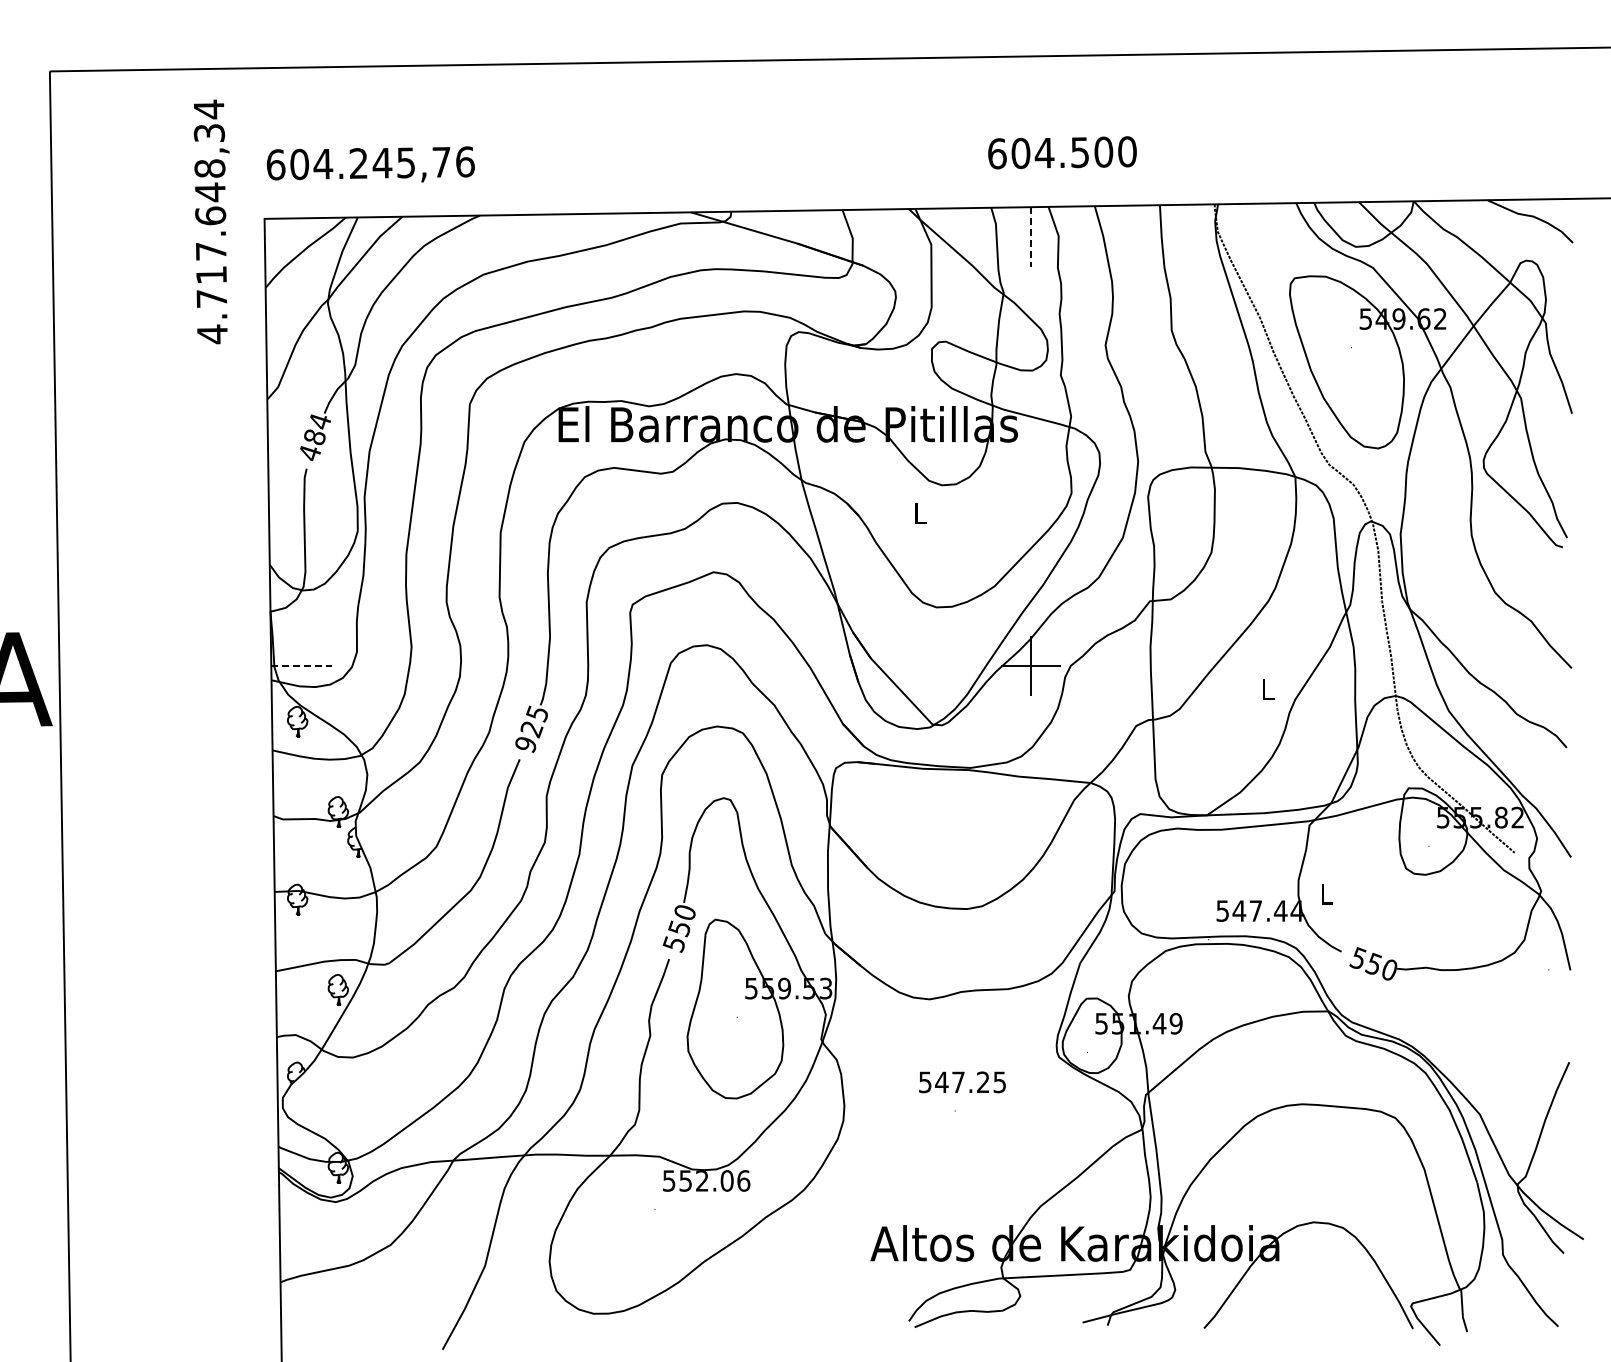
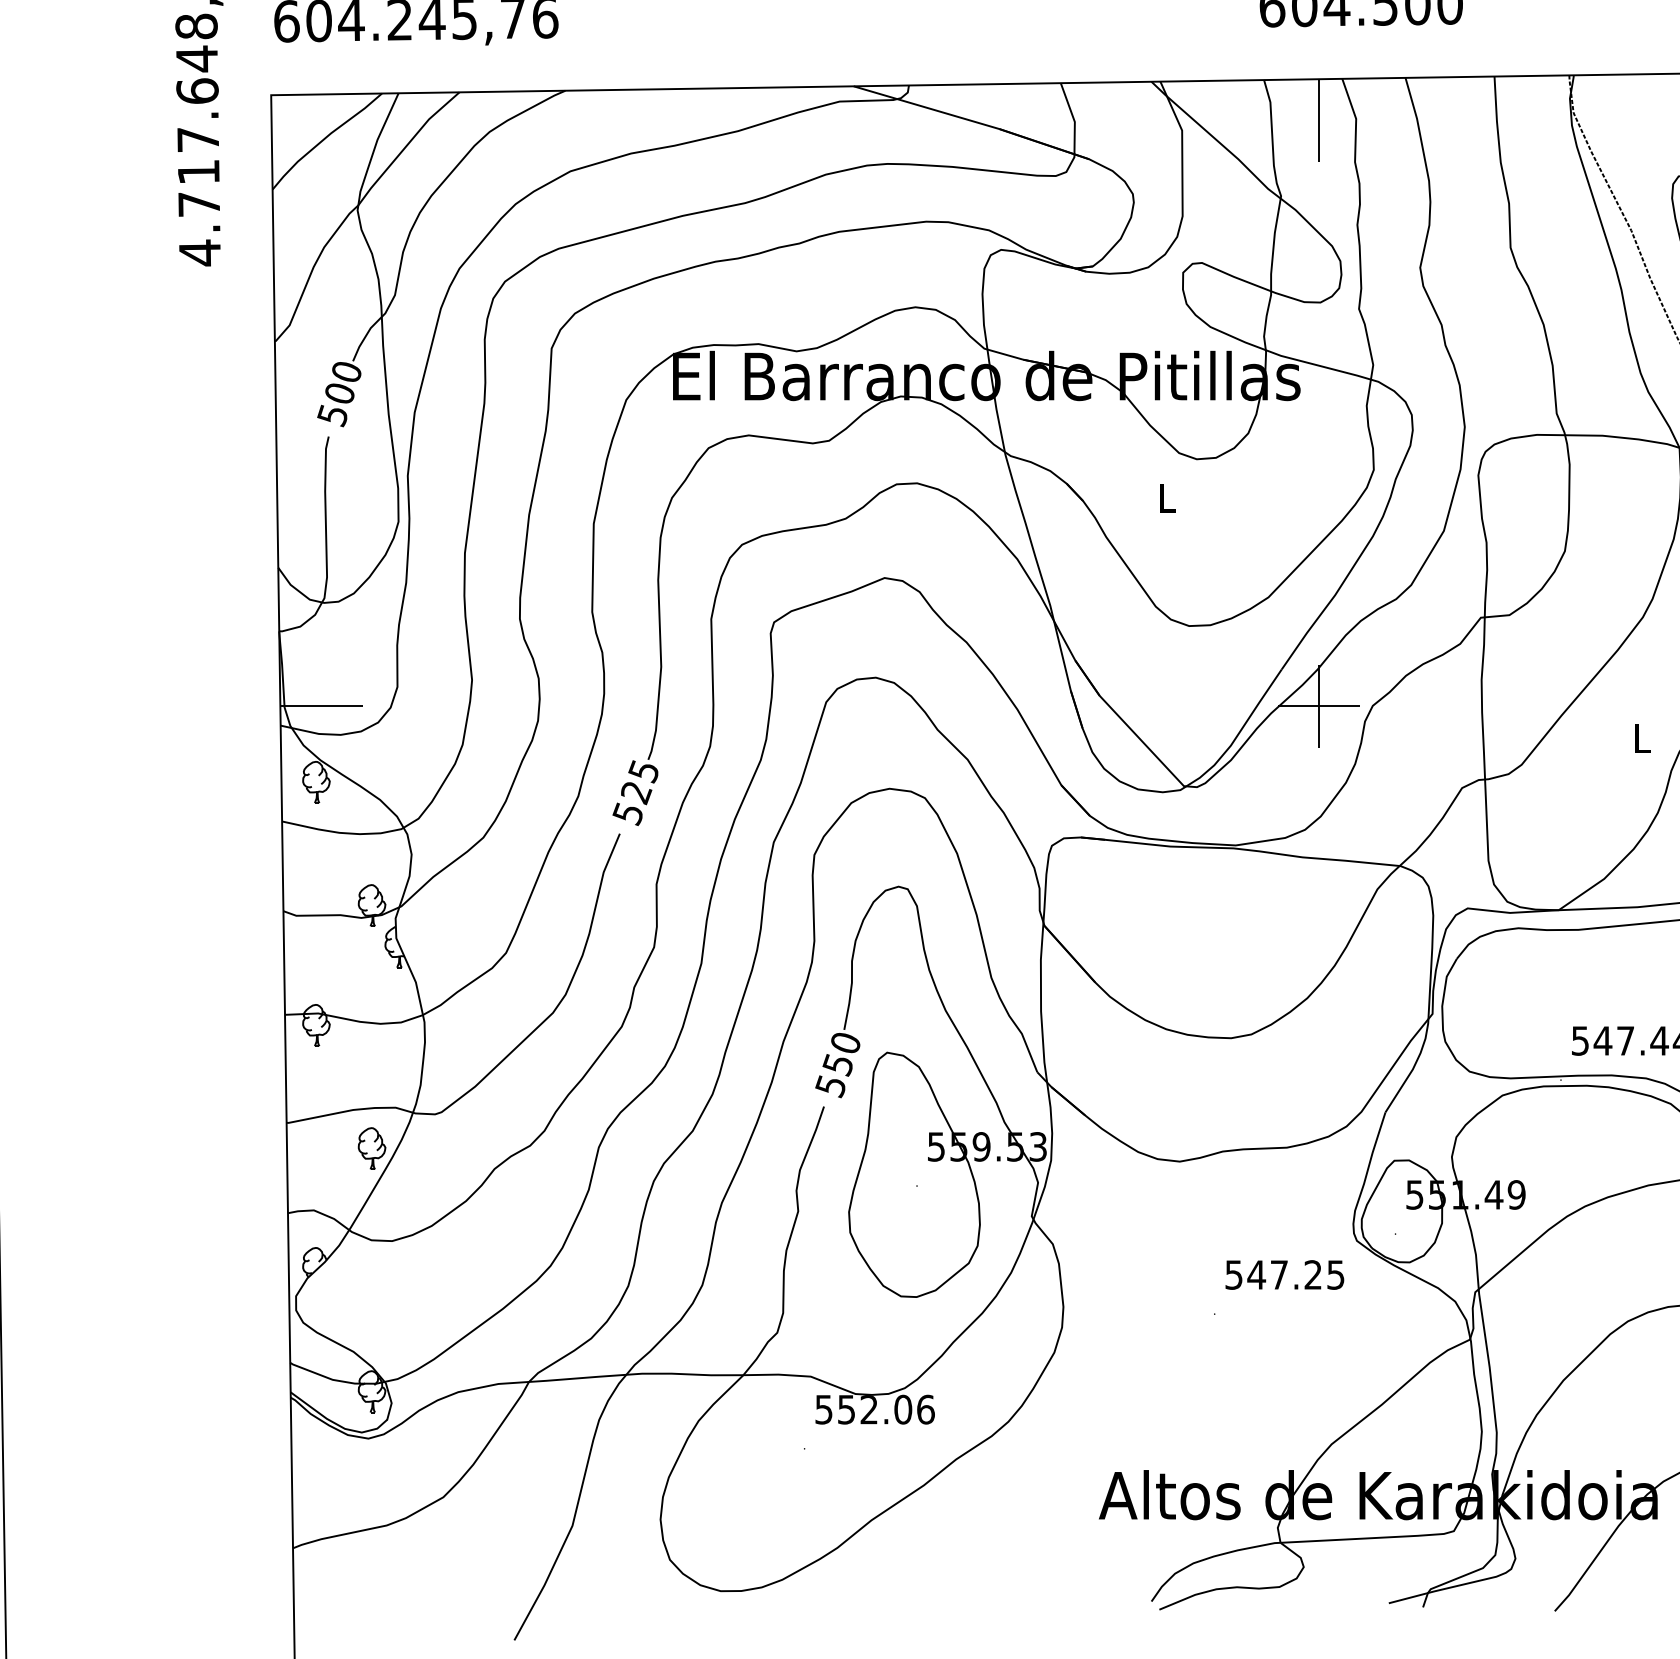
line: (1031, 237) -> (1319, 120), dashed -> solid
text: (314, 437) -> (339, 393), 484 -> 500
line: (301, 666) -> (321, 706), dashed -> solid
text: (525, 744) -> (627, 813), 925 -> 525
text: (962, 1082) -> (1284, 1275), moved

